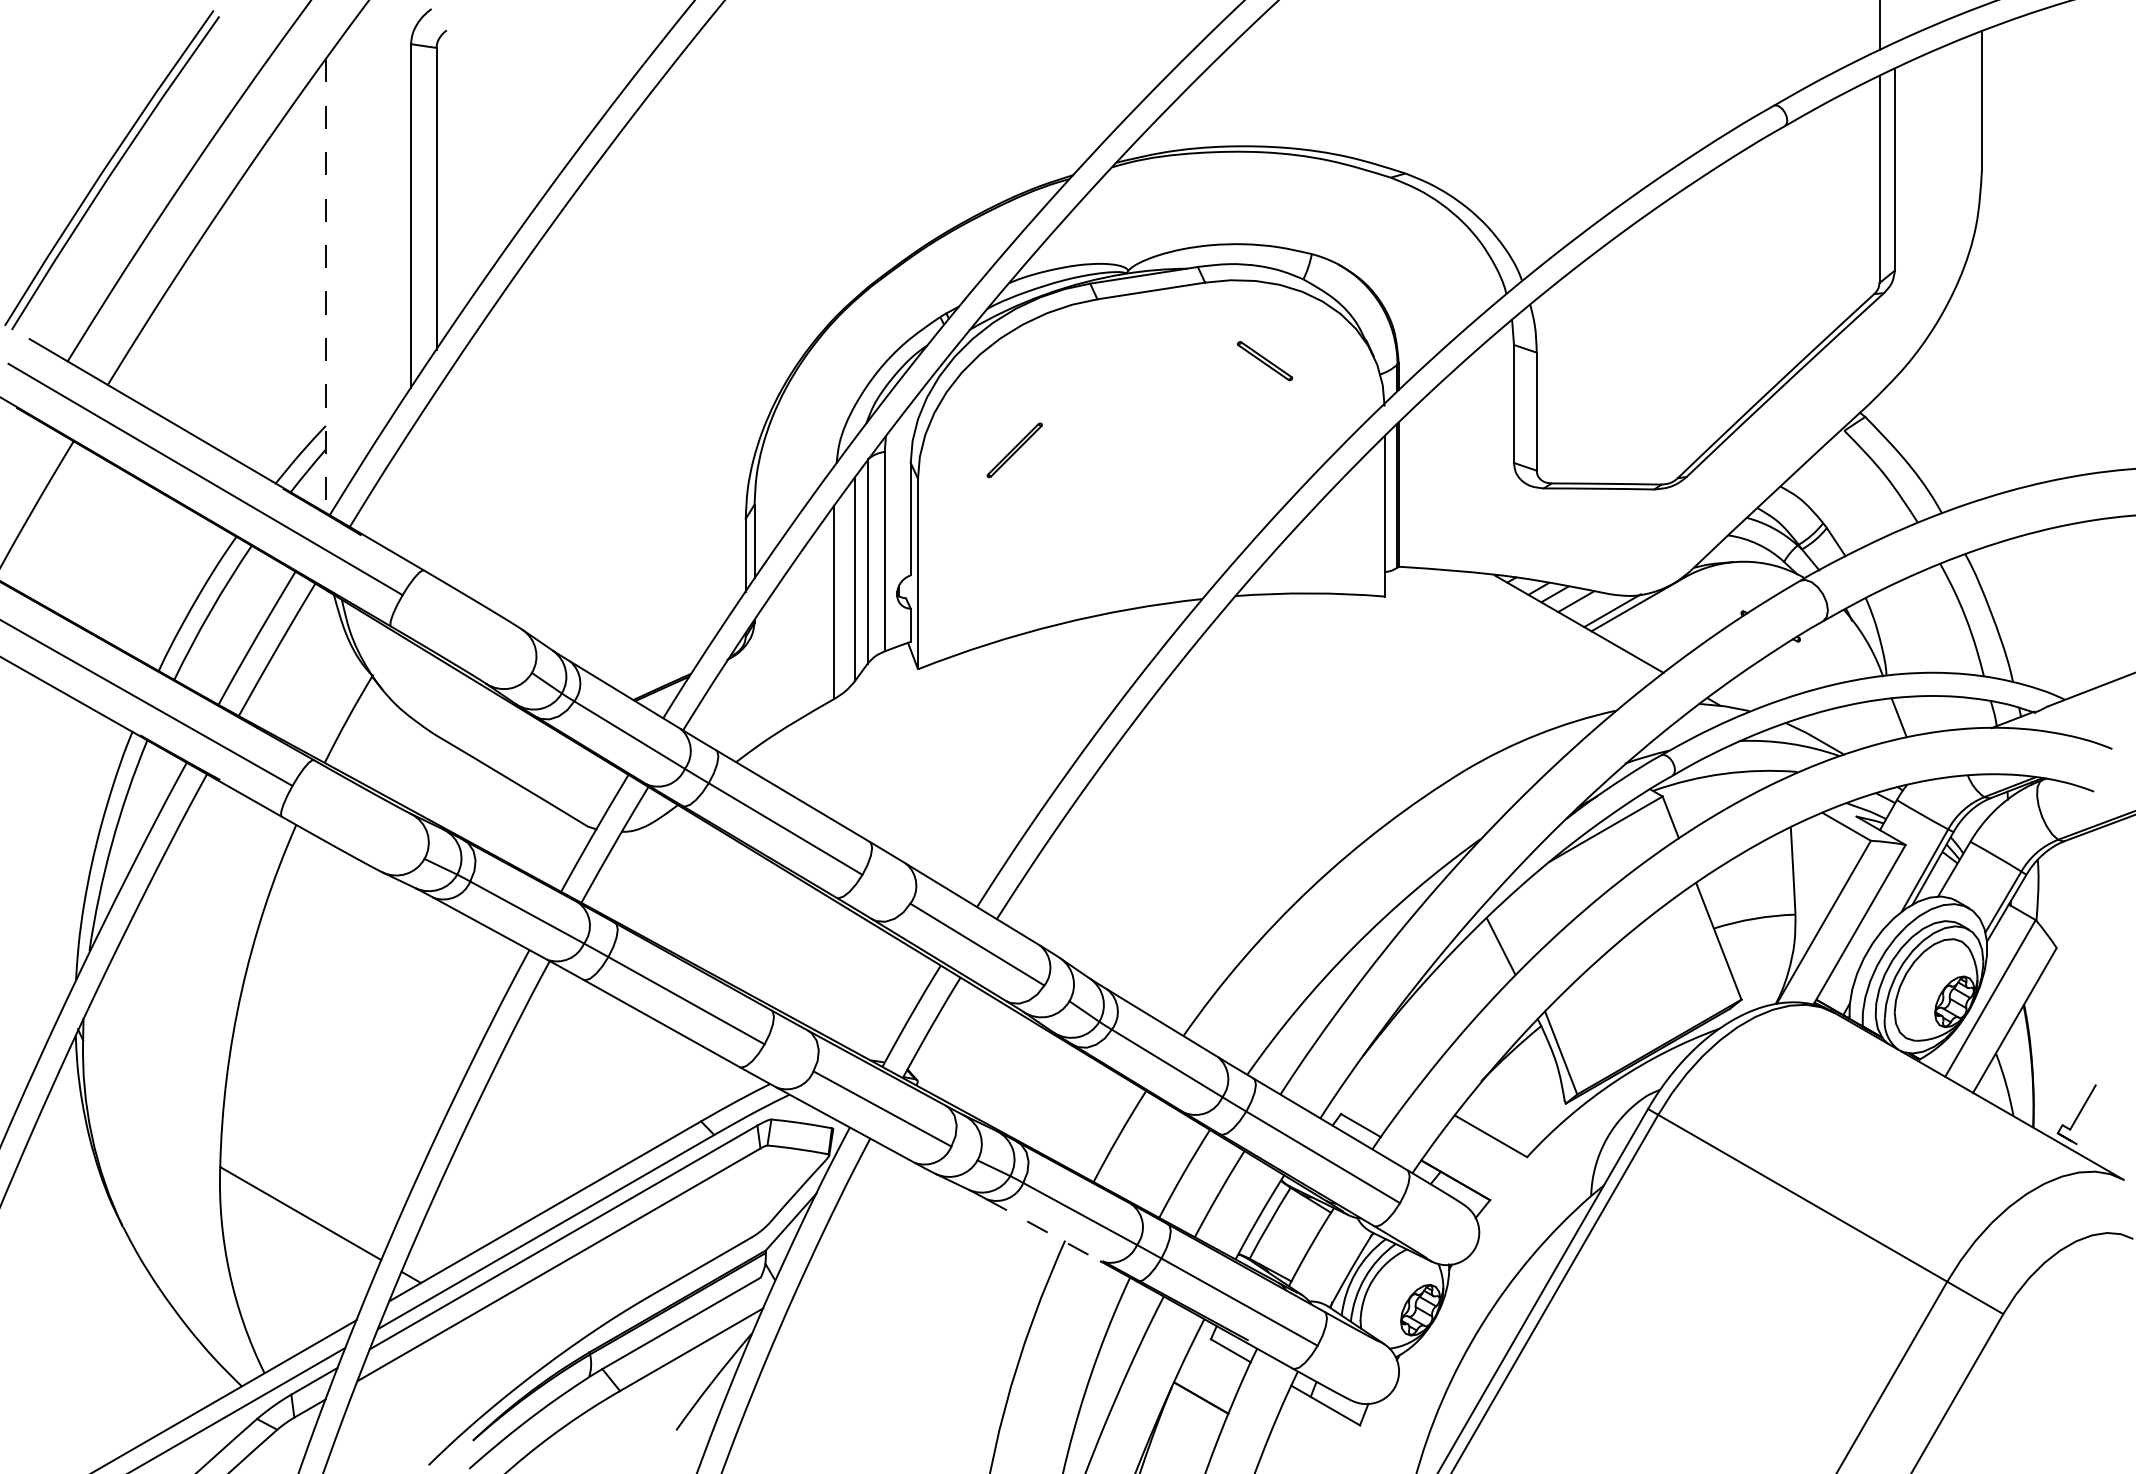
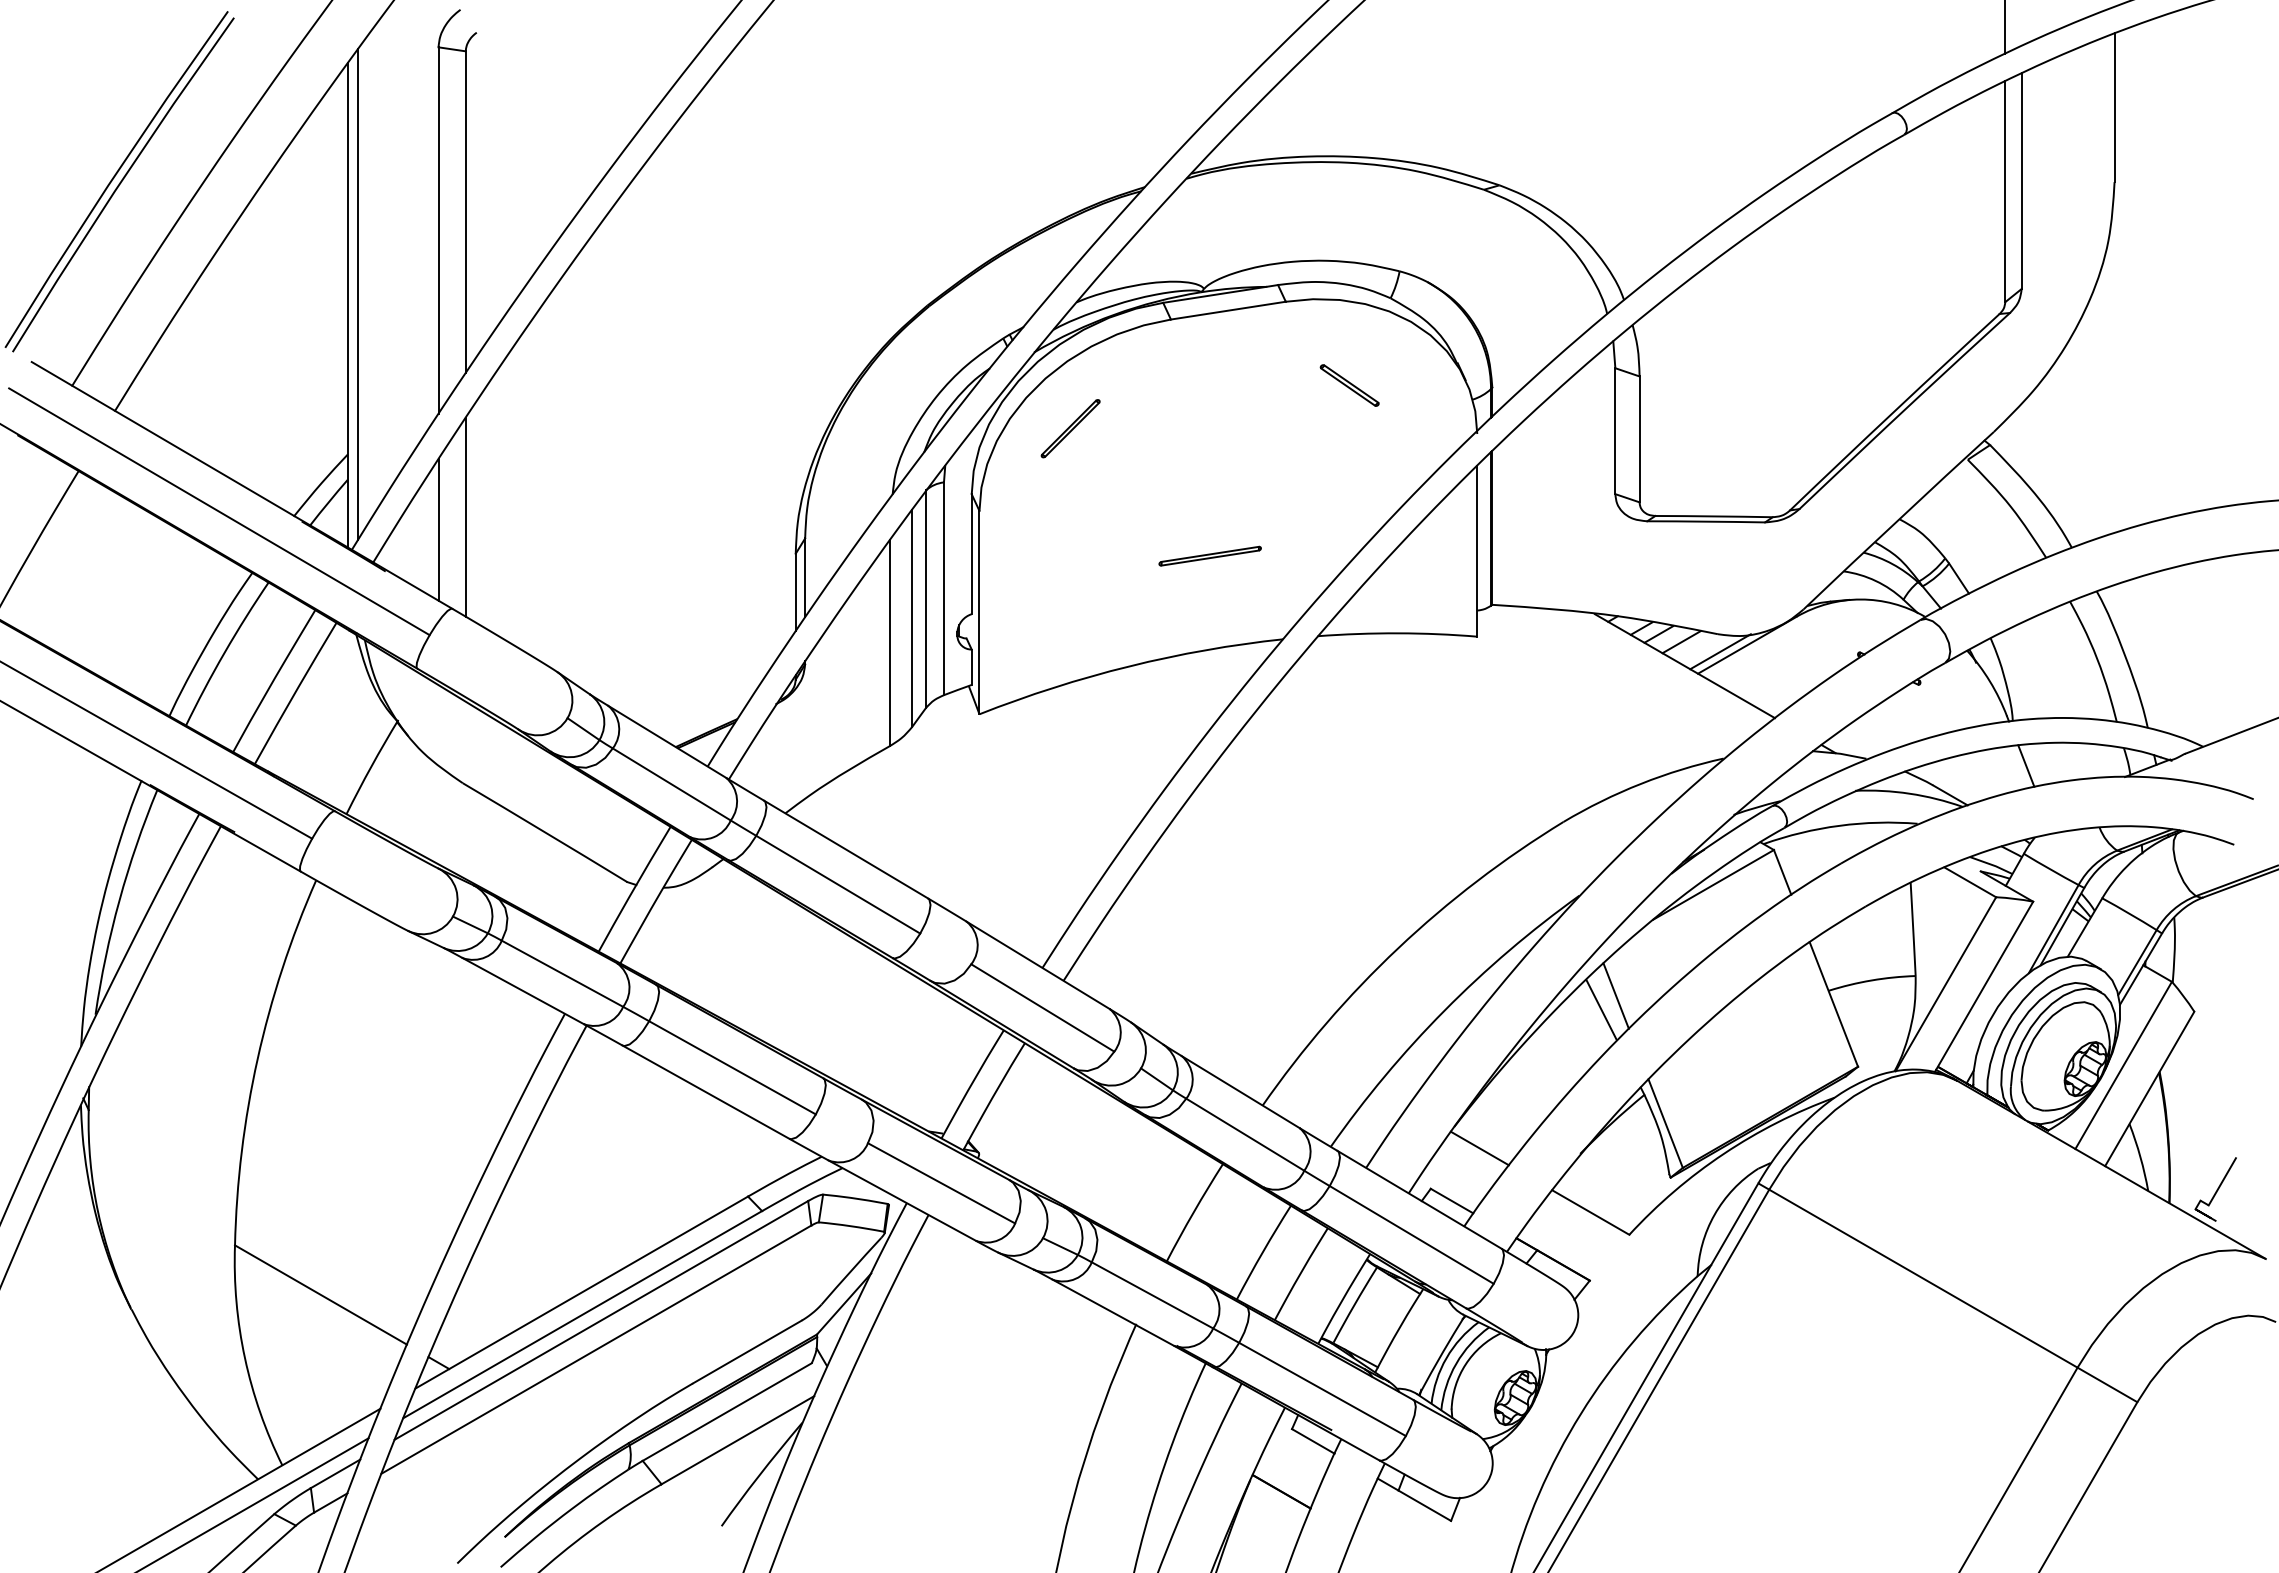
line: (335, 275) -> (358, 294), added
line: (325, 286) -> (347, 305), dashed -> solid
part: (1014, 450) -> (1070, 428), moved
line: (436, 483) -> (465, 516), added
line: (410, 496) -> (438, 529), added
part: (1133, 520) -> (1209, 555), added
line: (1514, 932) -> (1615, 995), added
line: (1386, 1076) -> (1479, 1148), added
line: (1043, 1230) -> (1113, 1312), dashed -> solid

